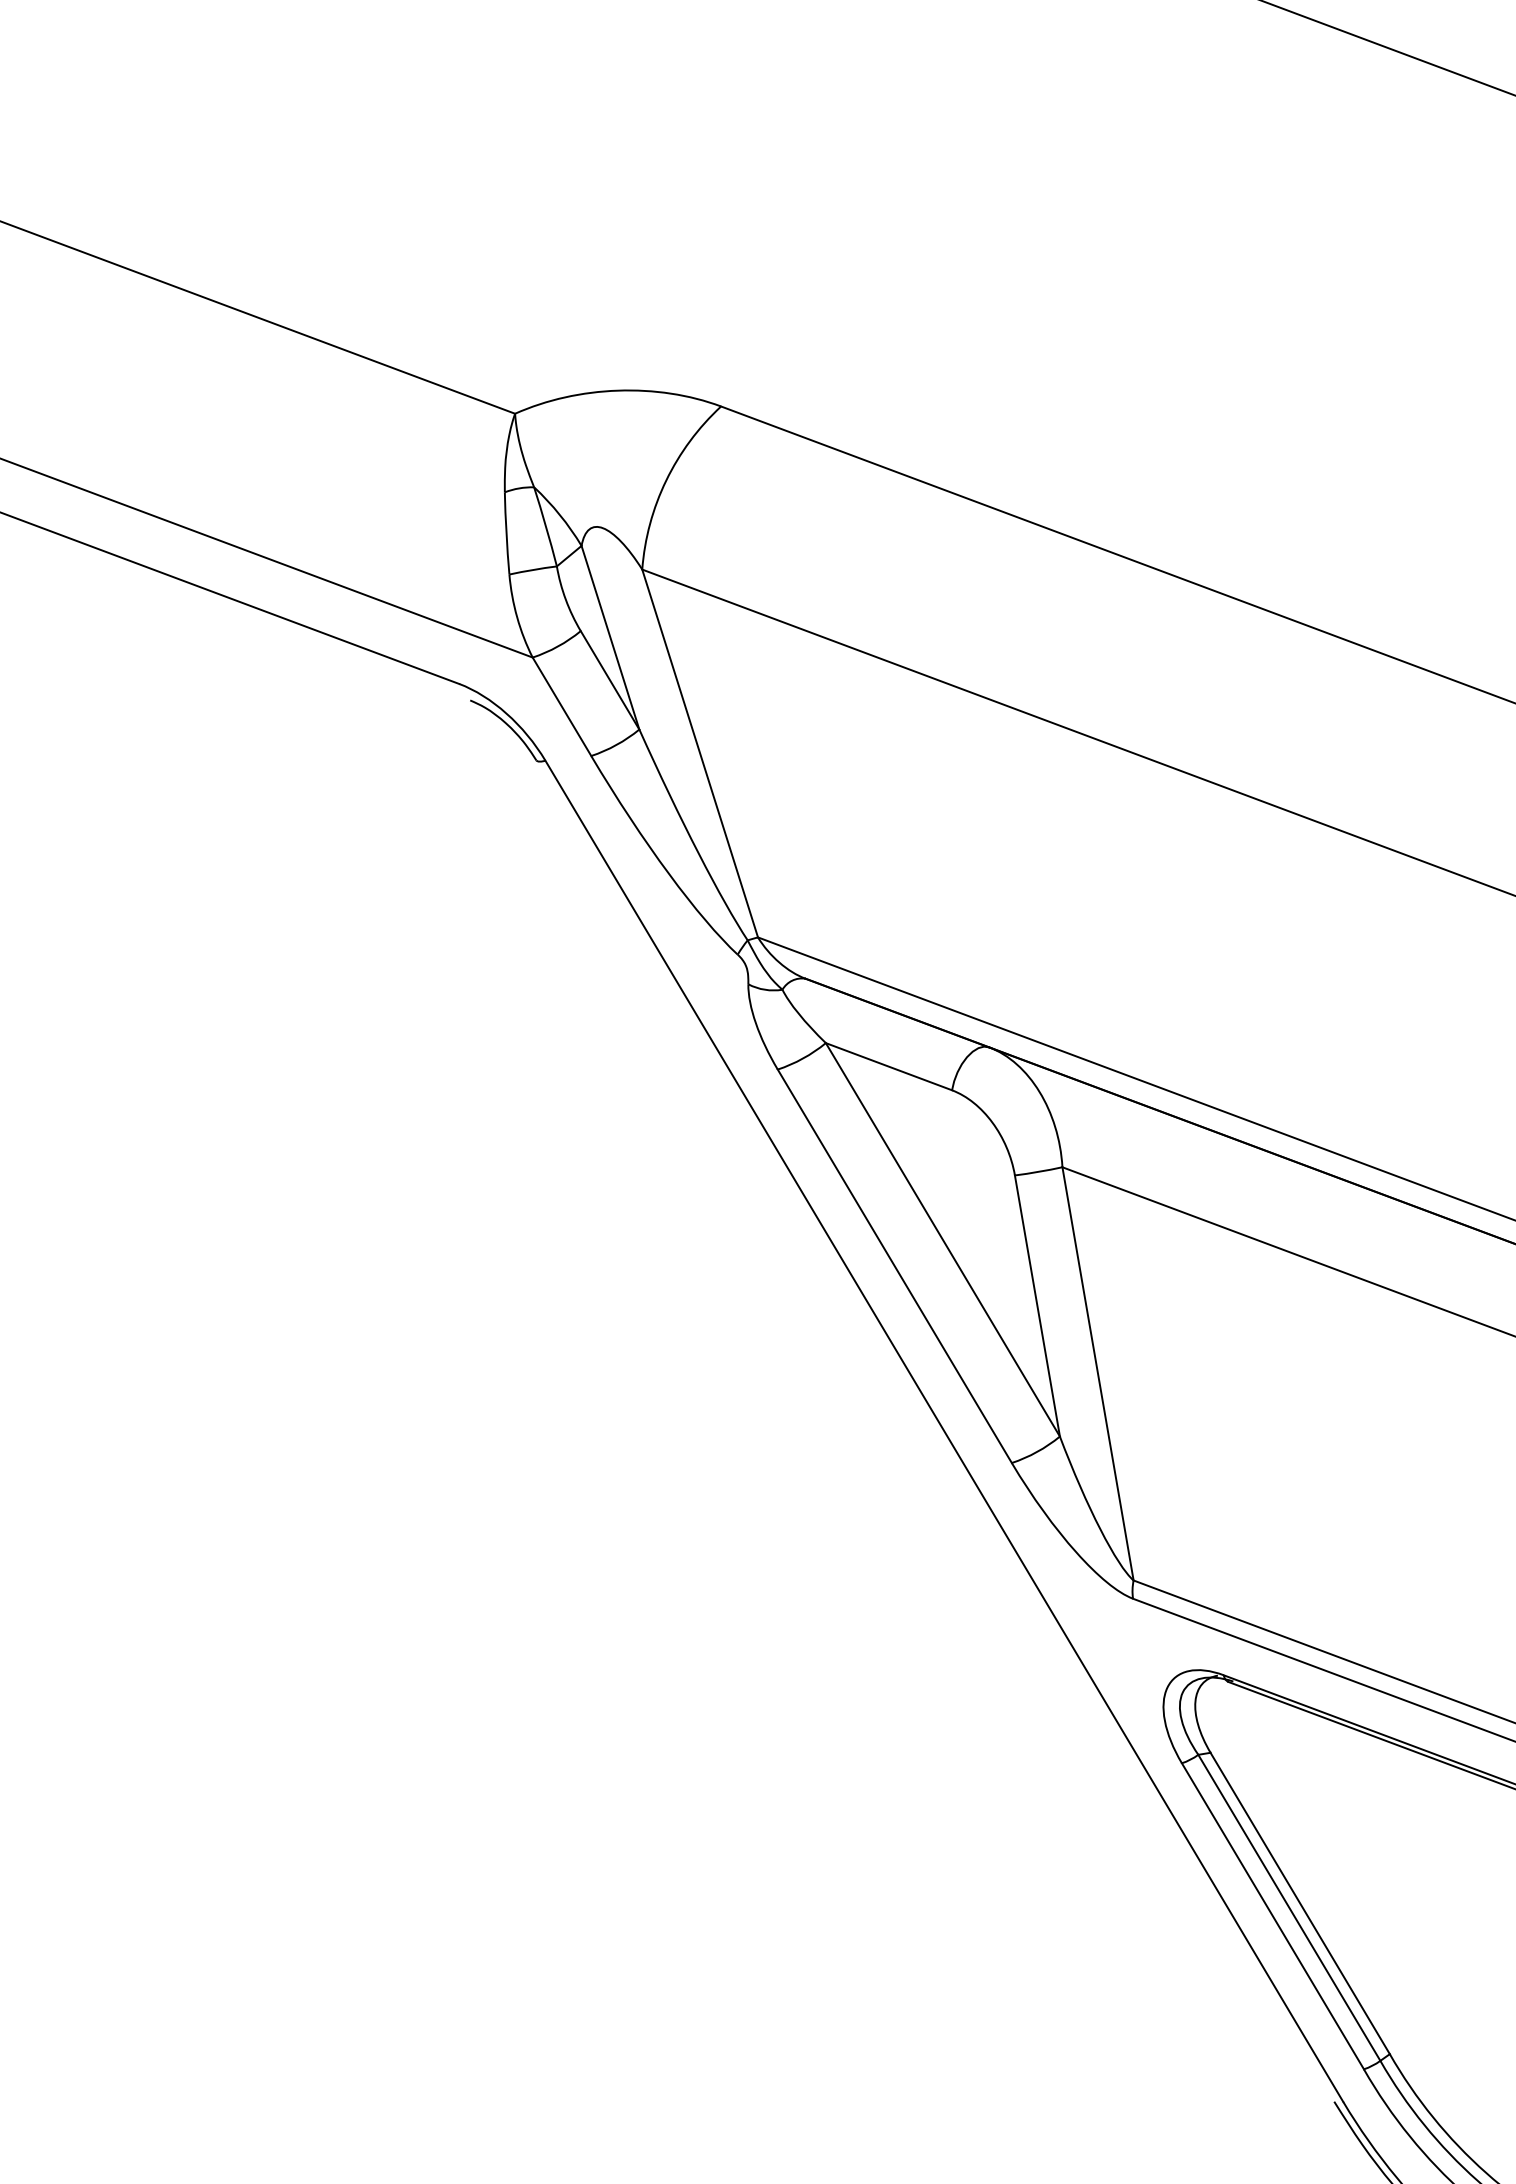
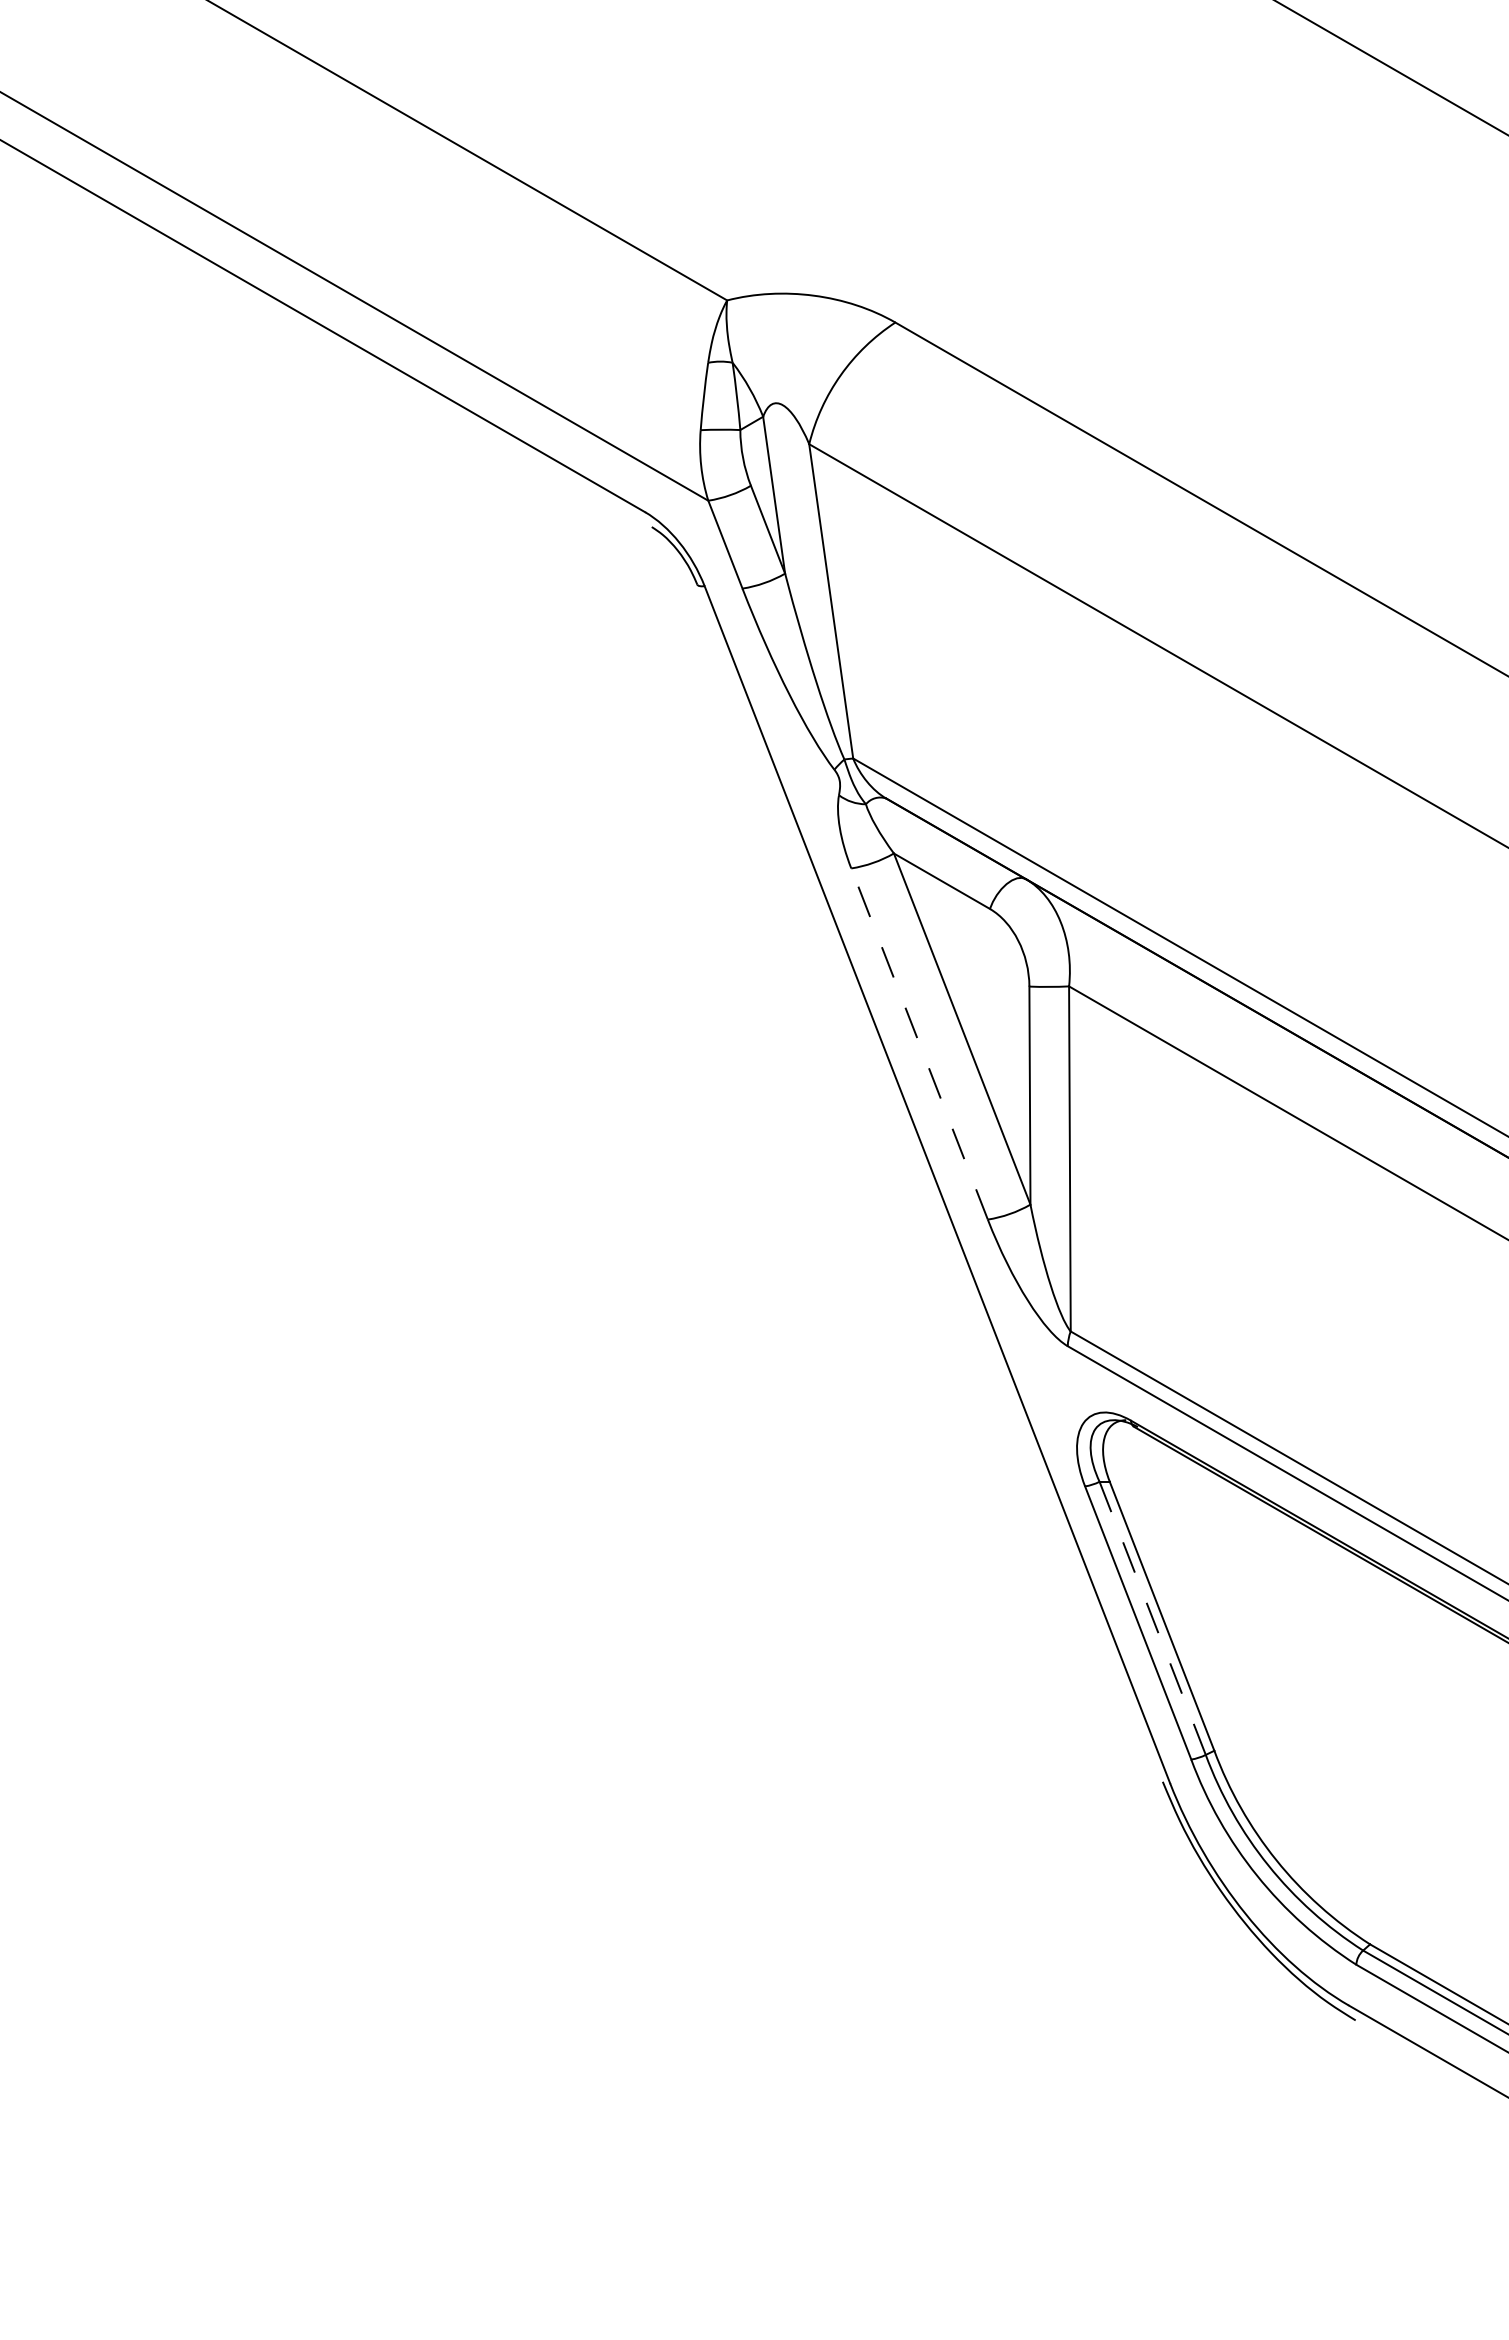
line: (894, 1265) -> (919, 1043), solid -> dashed
line: (1289, 1908) -> (1152, 1618), solid -> dashed

